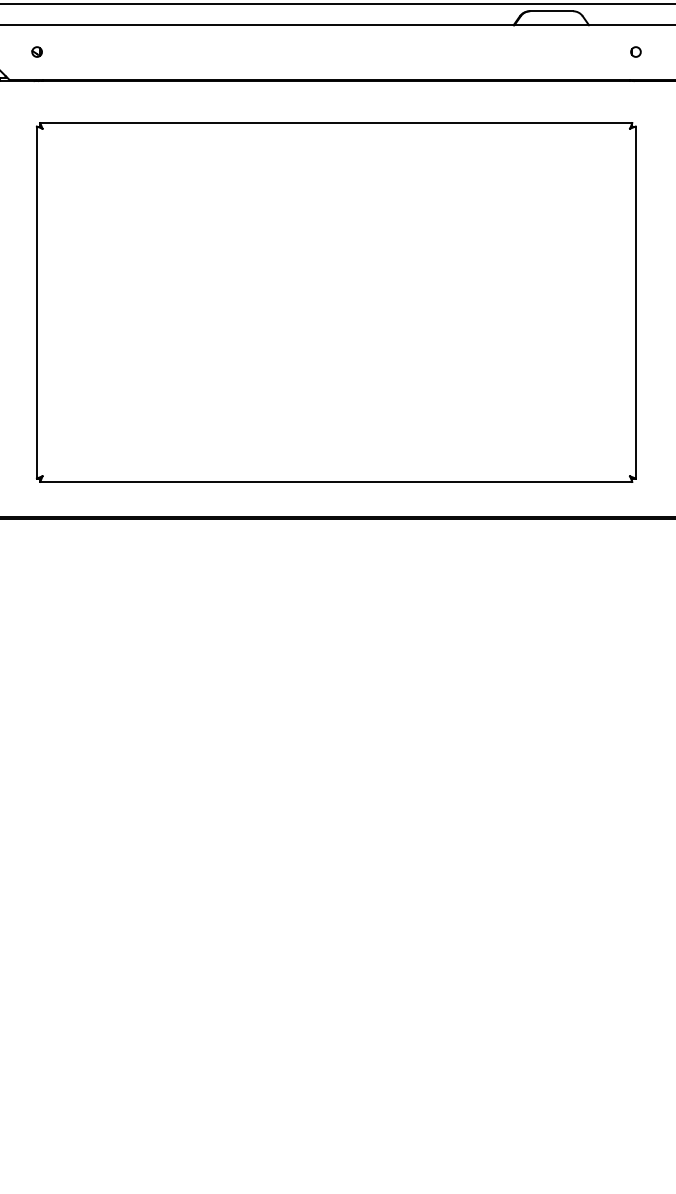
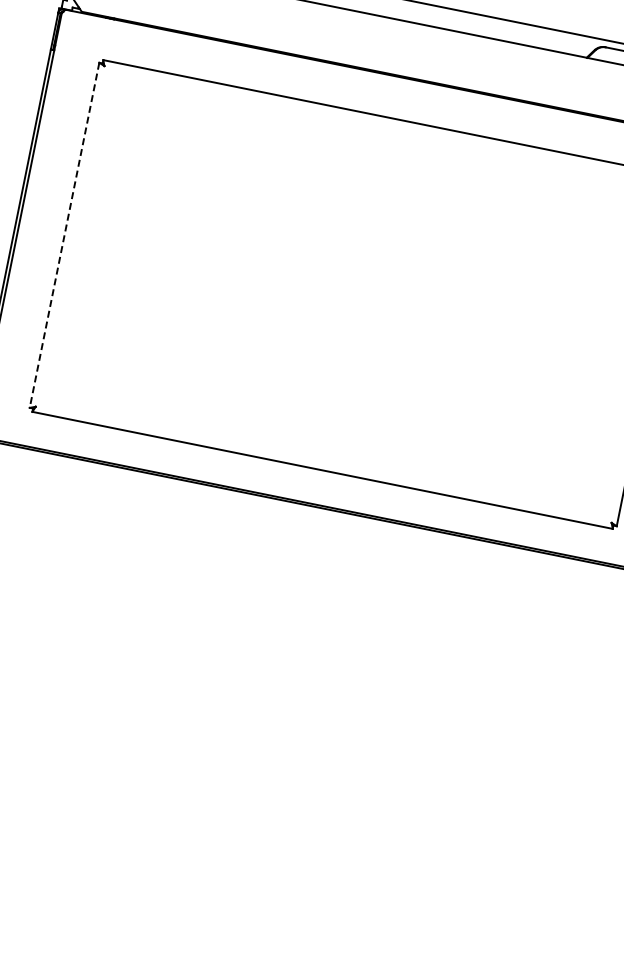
line: (36, 302) -> (64, 235), solid -> dashed

